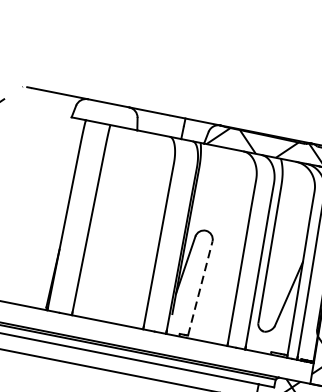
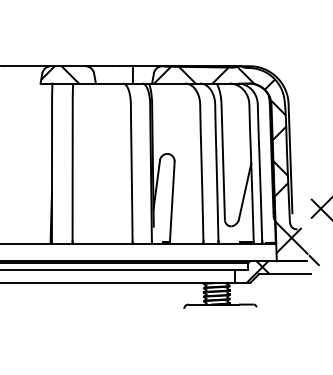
hatch: (106, 113) -> (68, 74), added
line: (200, 288) -> (172, 201), dashed -> solid

